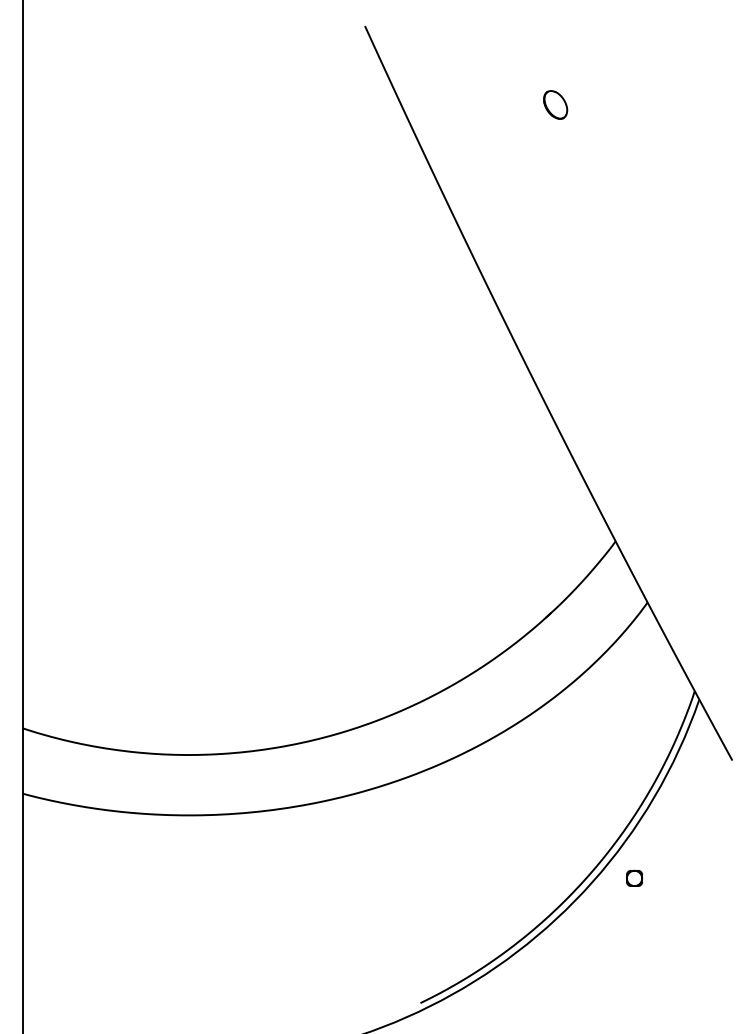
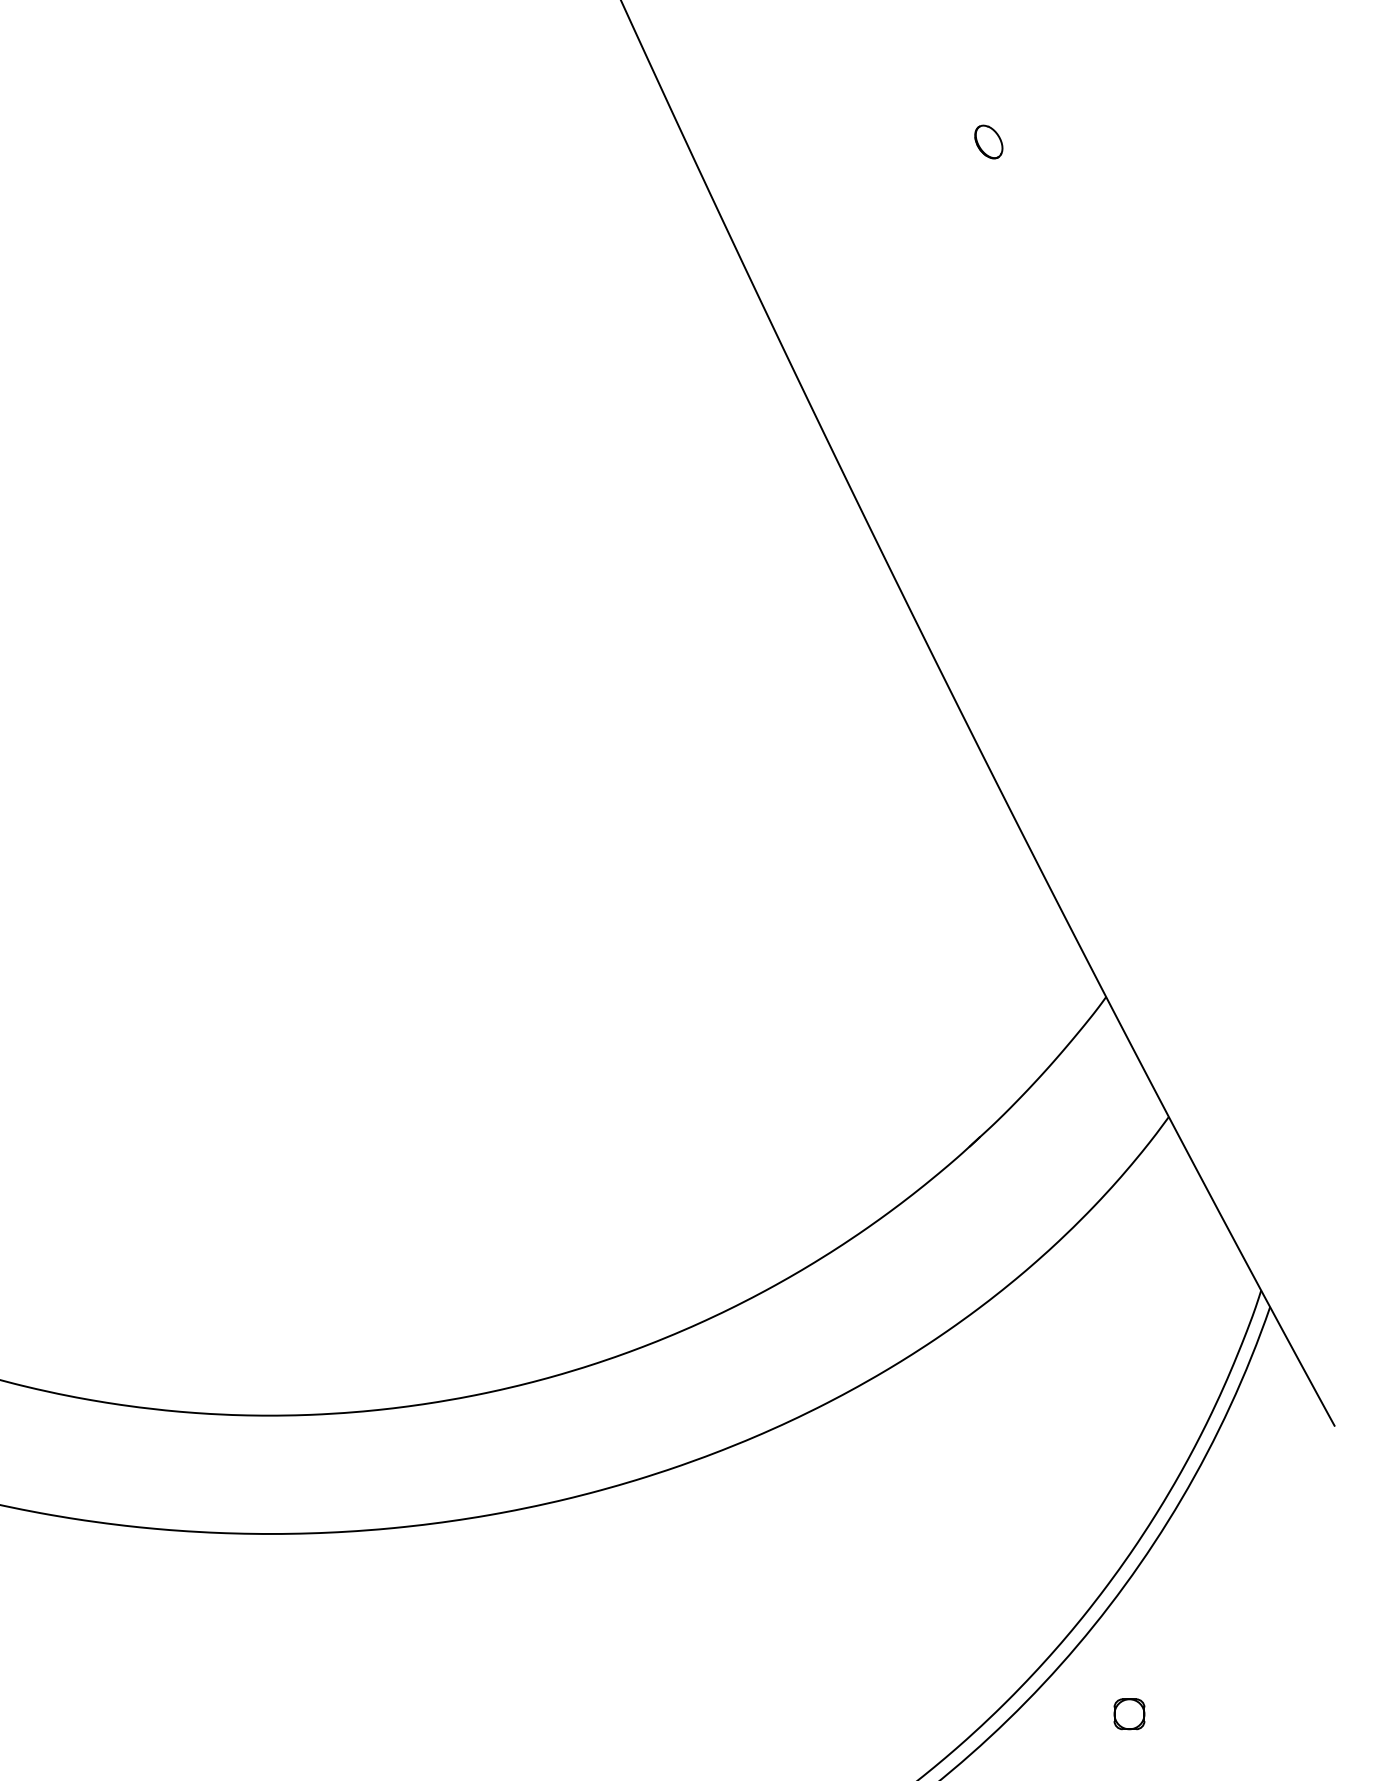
part: (555, 104) -> (988, 141), size x0.6
part: (634, 877) -> (1129, 1712), moved

